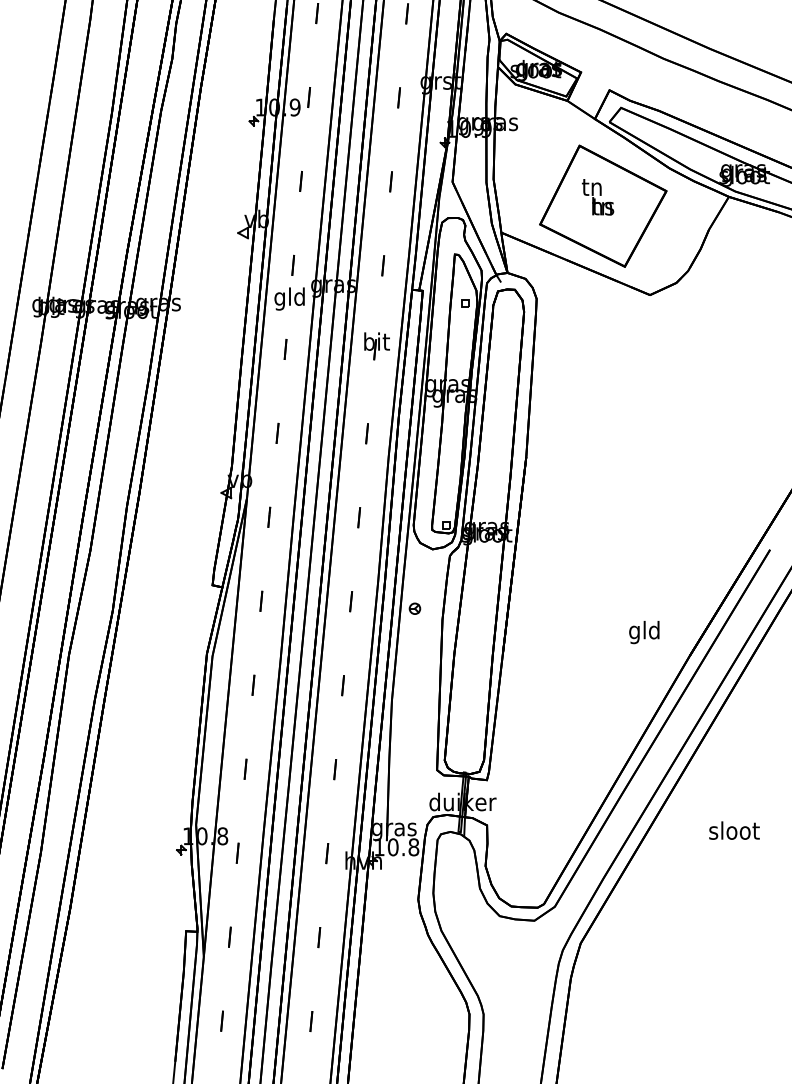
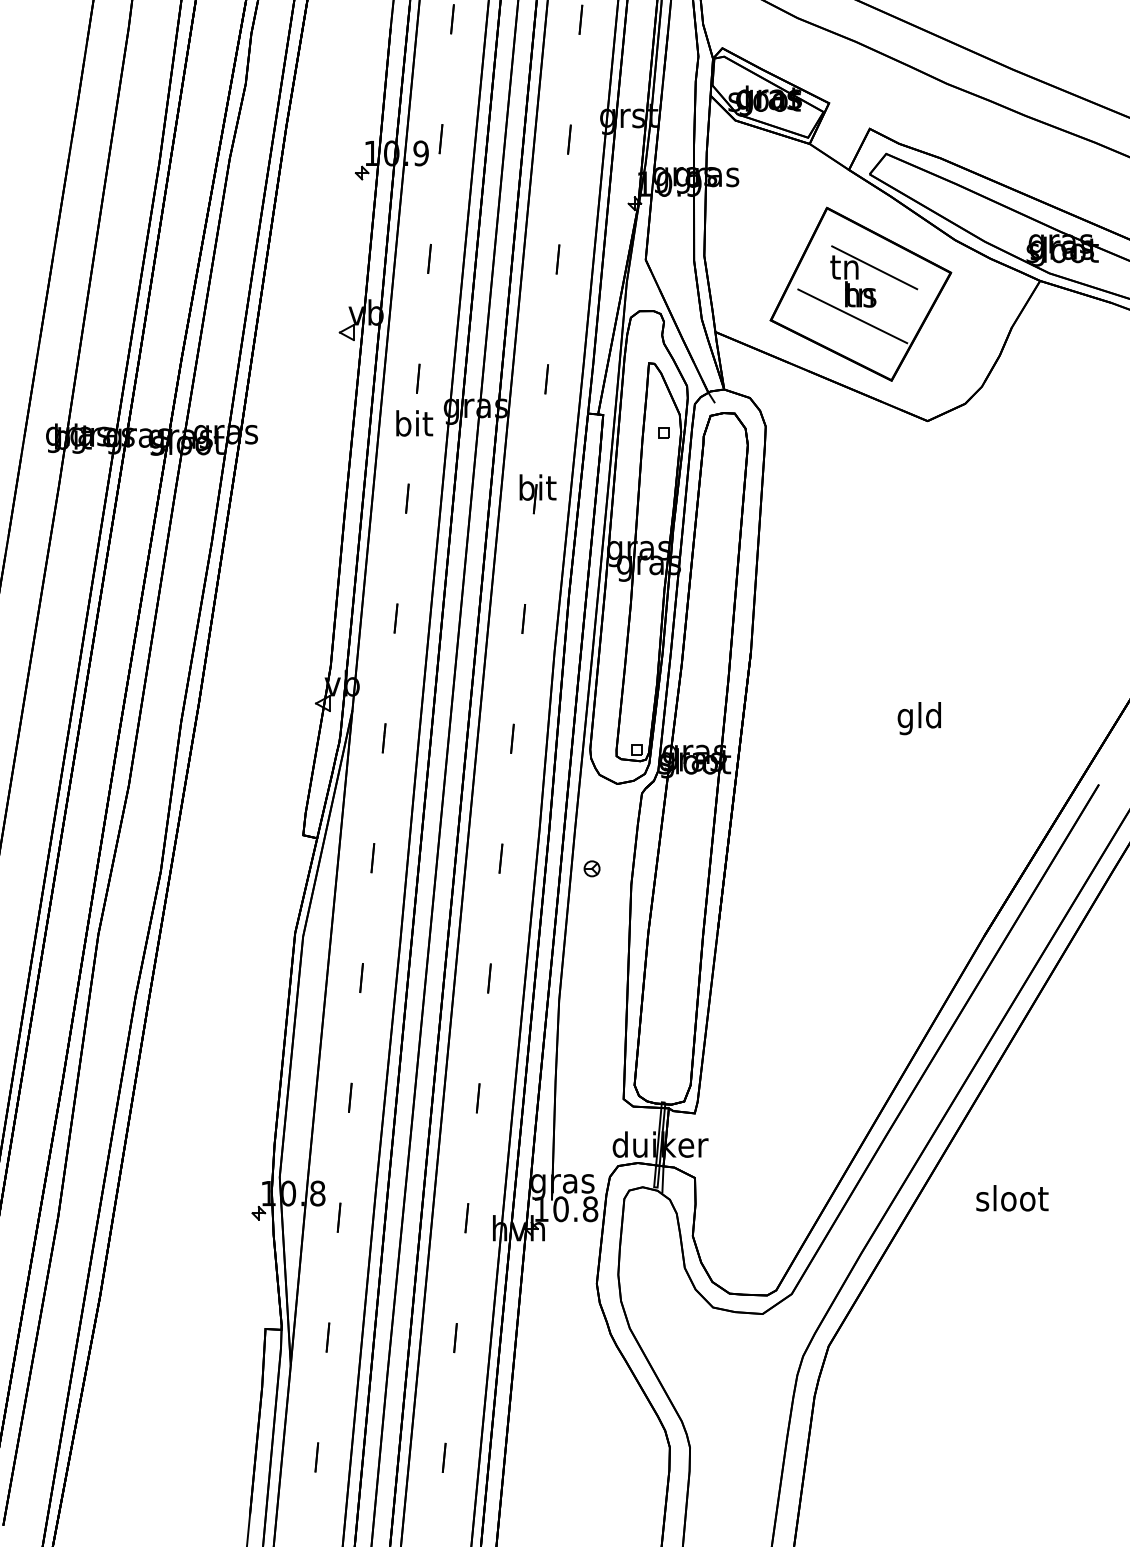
line: (612, 187) -> (873, 267), added
line: (597, 221) -> (852, 316), added
text: (289, 298) -> (413, 425), gld -> bit
text: (644, 632) -> (919, 718), moved
text: (734, 830) -> (1012, 1198), moved

